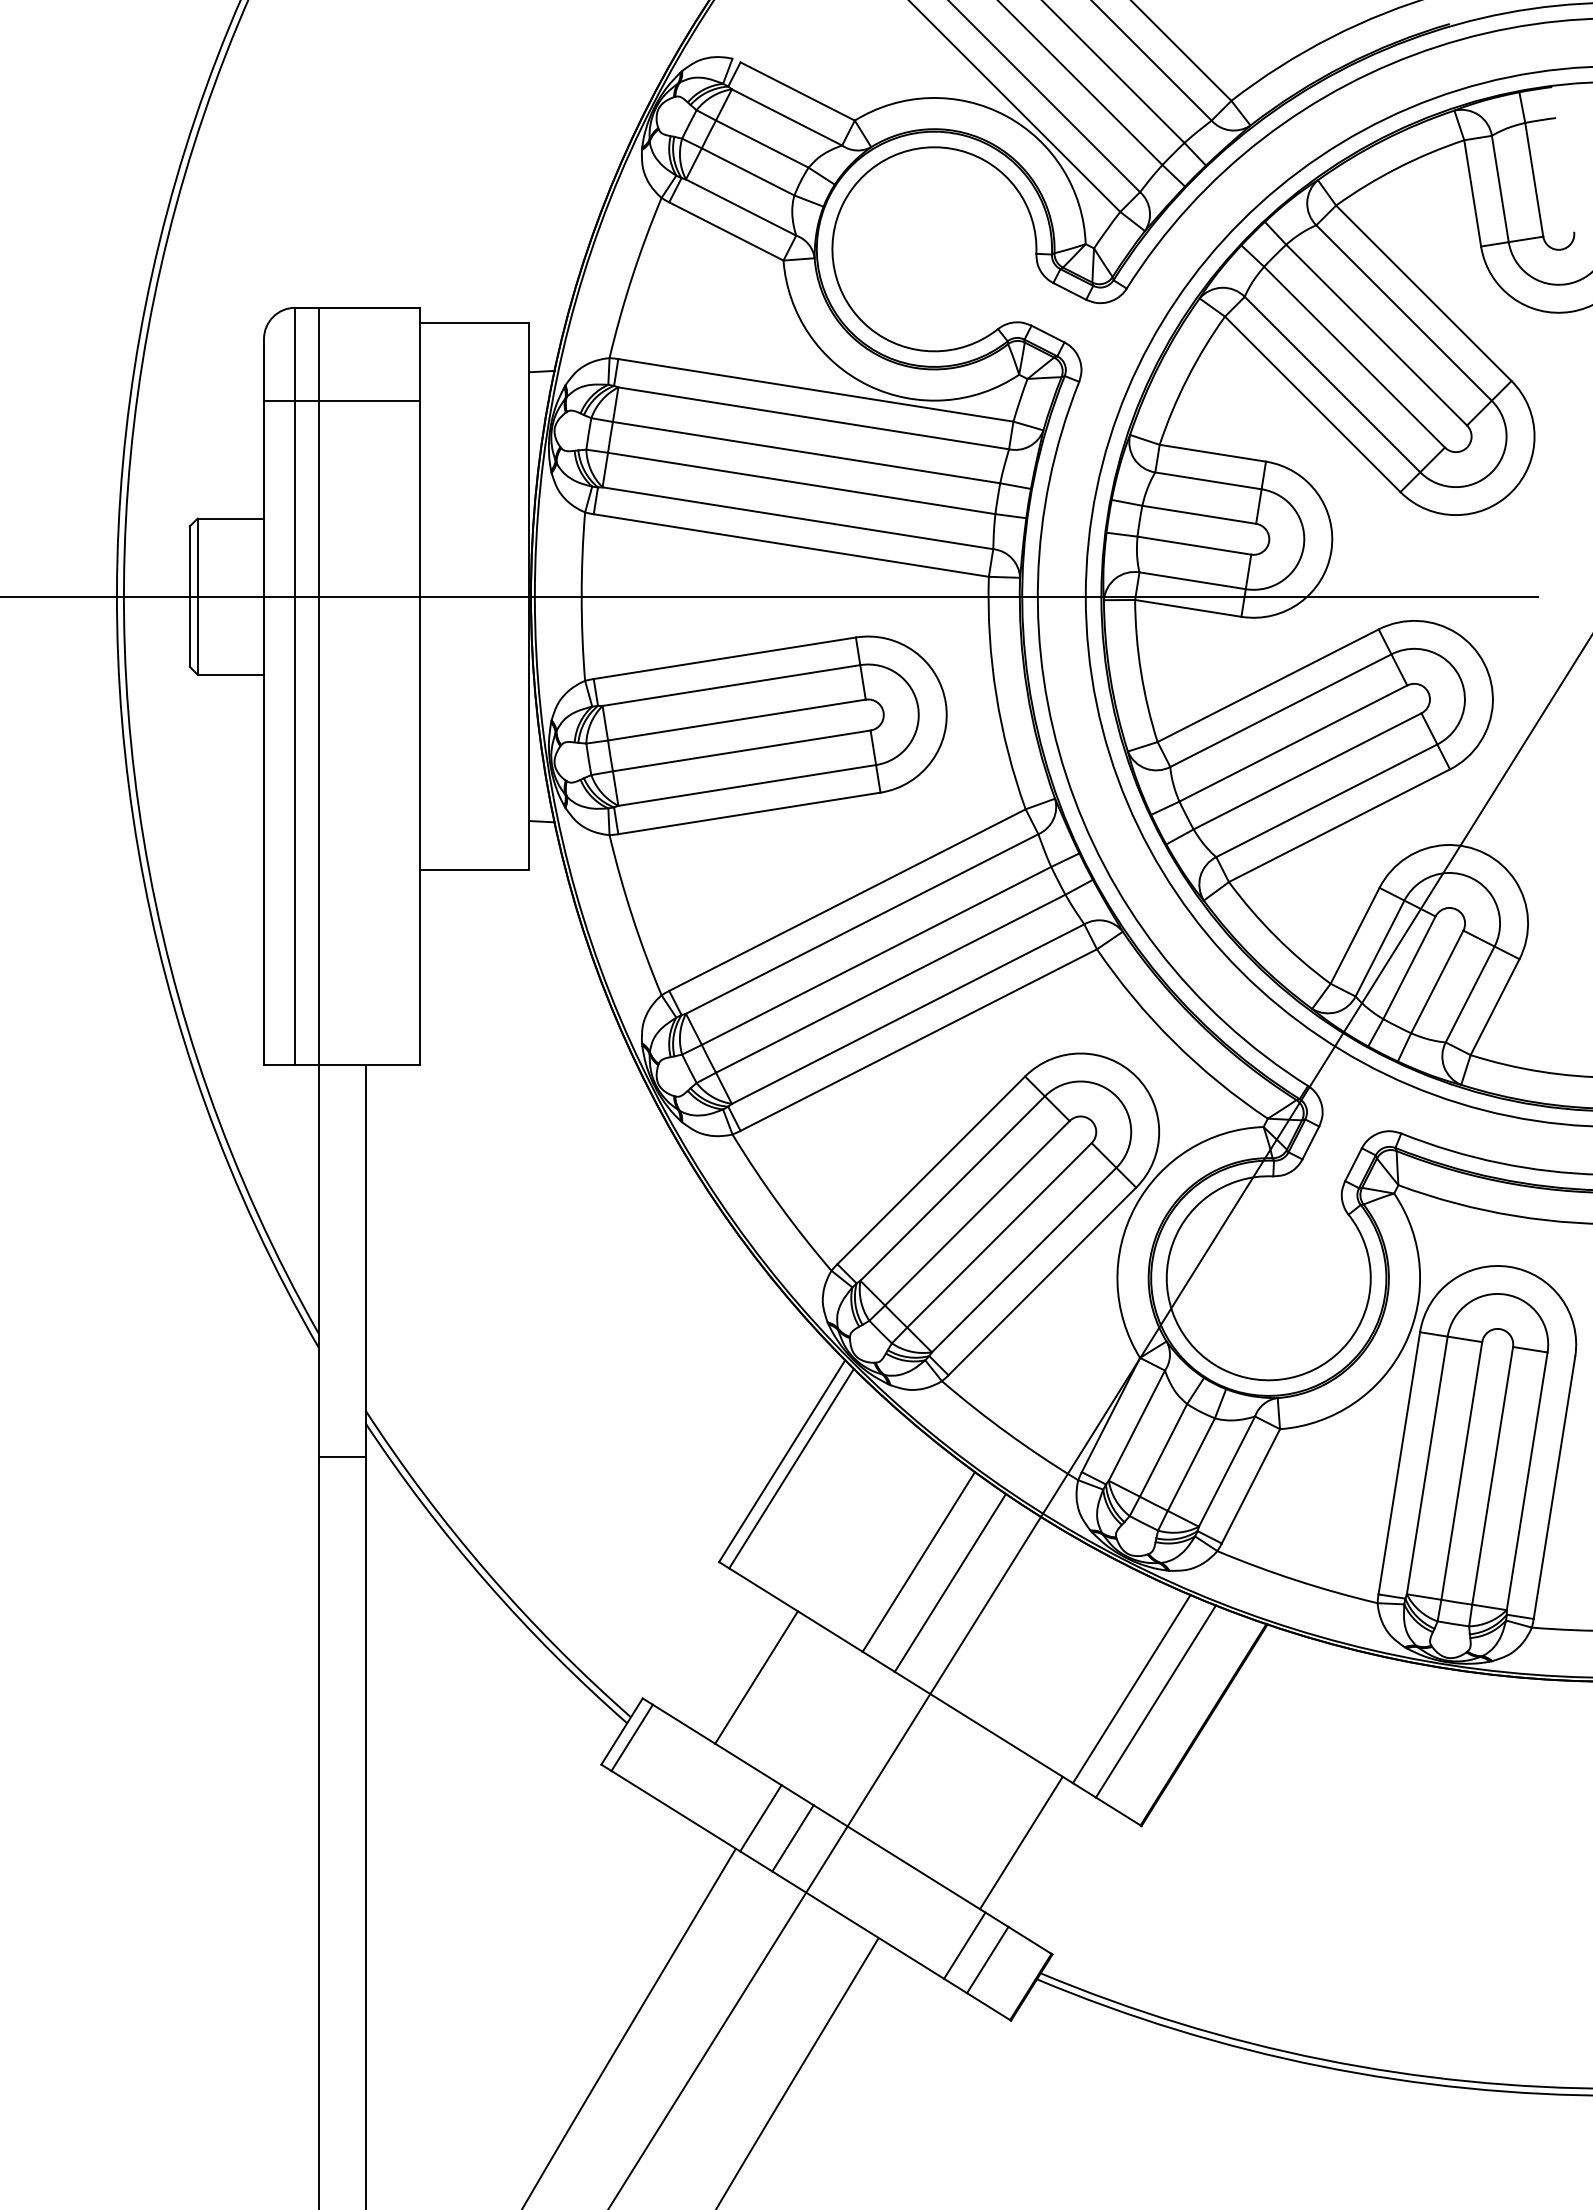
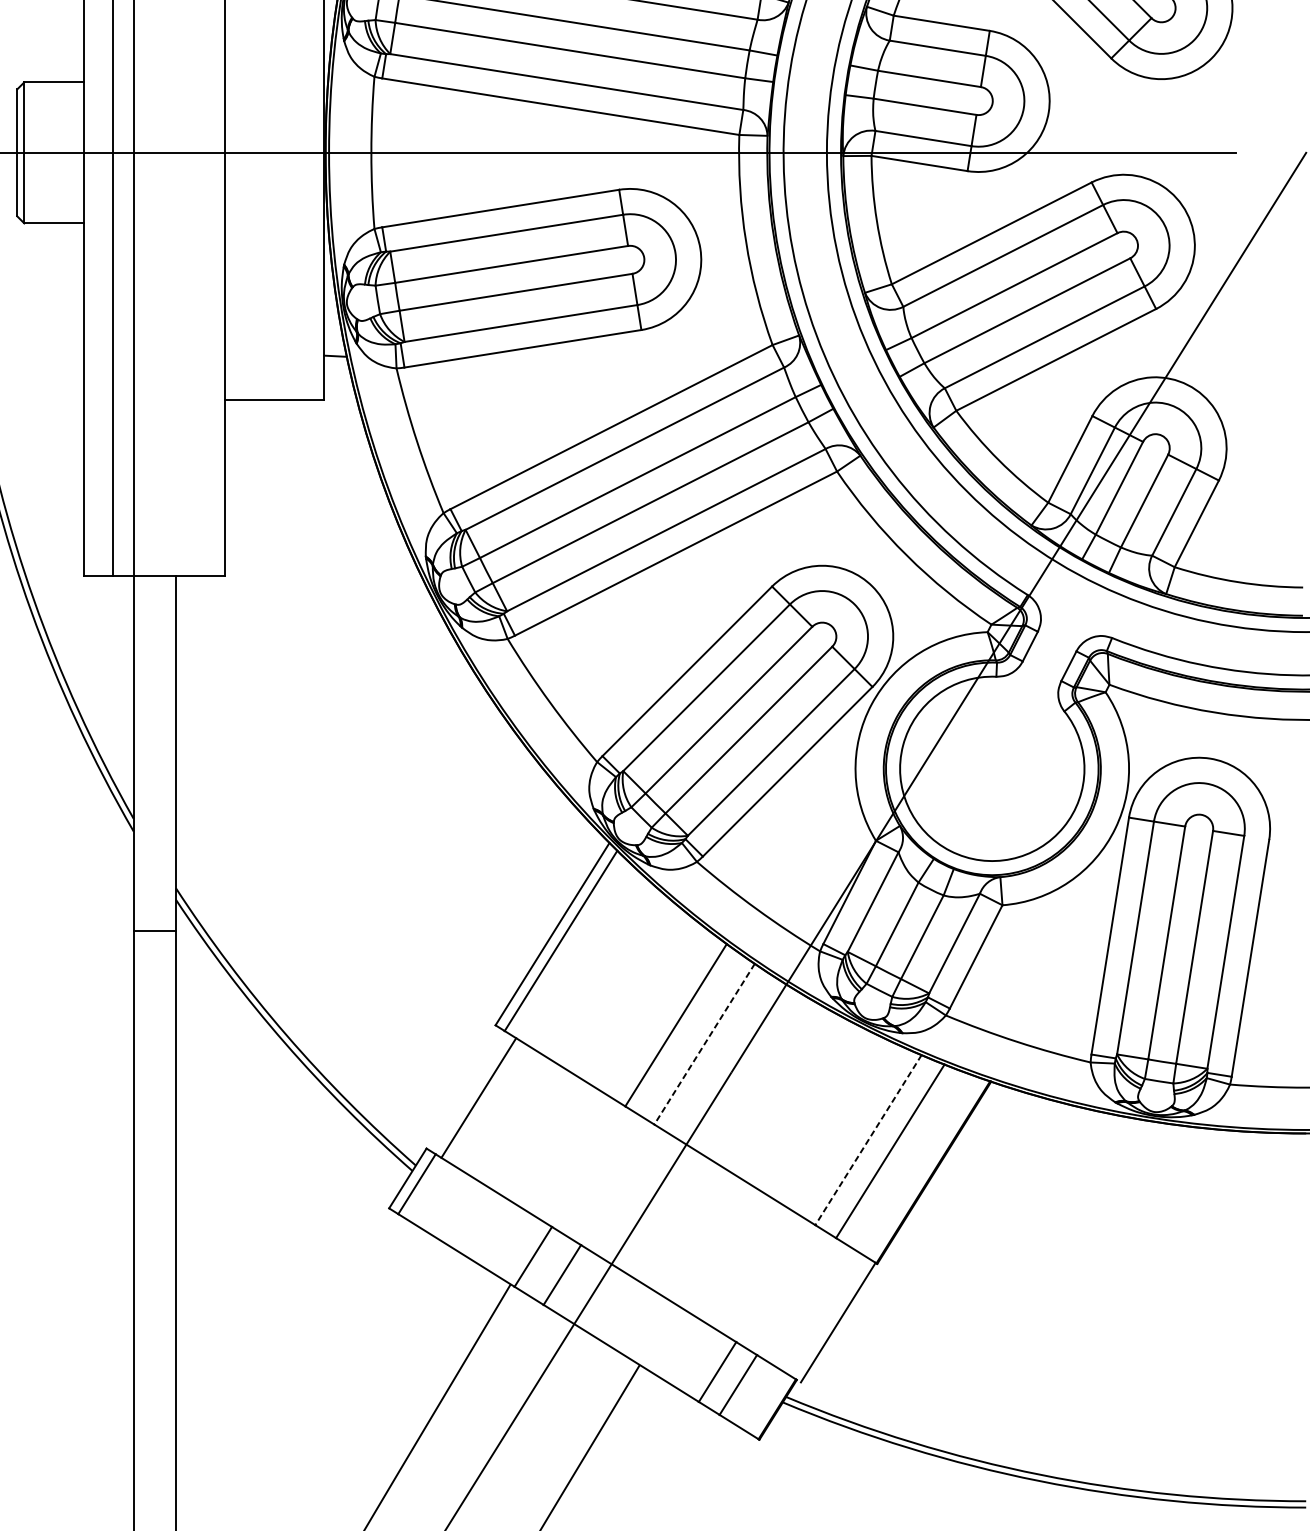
line: (950, 1582) -> (704, 1043), solid -> dashed
line: (756, 1677) -> (478, 1098), moved
line: (1131, 1689) -> (868, 1140), solid -> dashed
line: (1021, 1842) -> (838, 1322), moved

